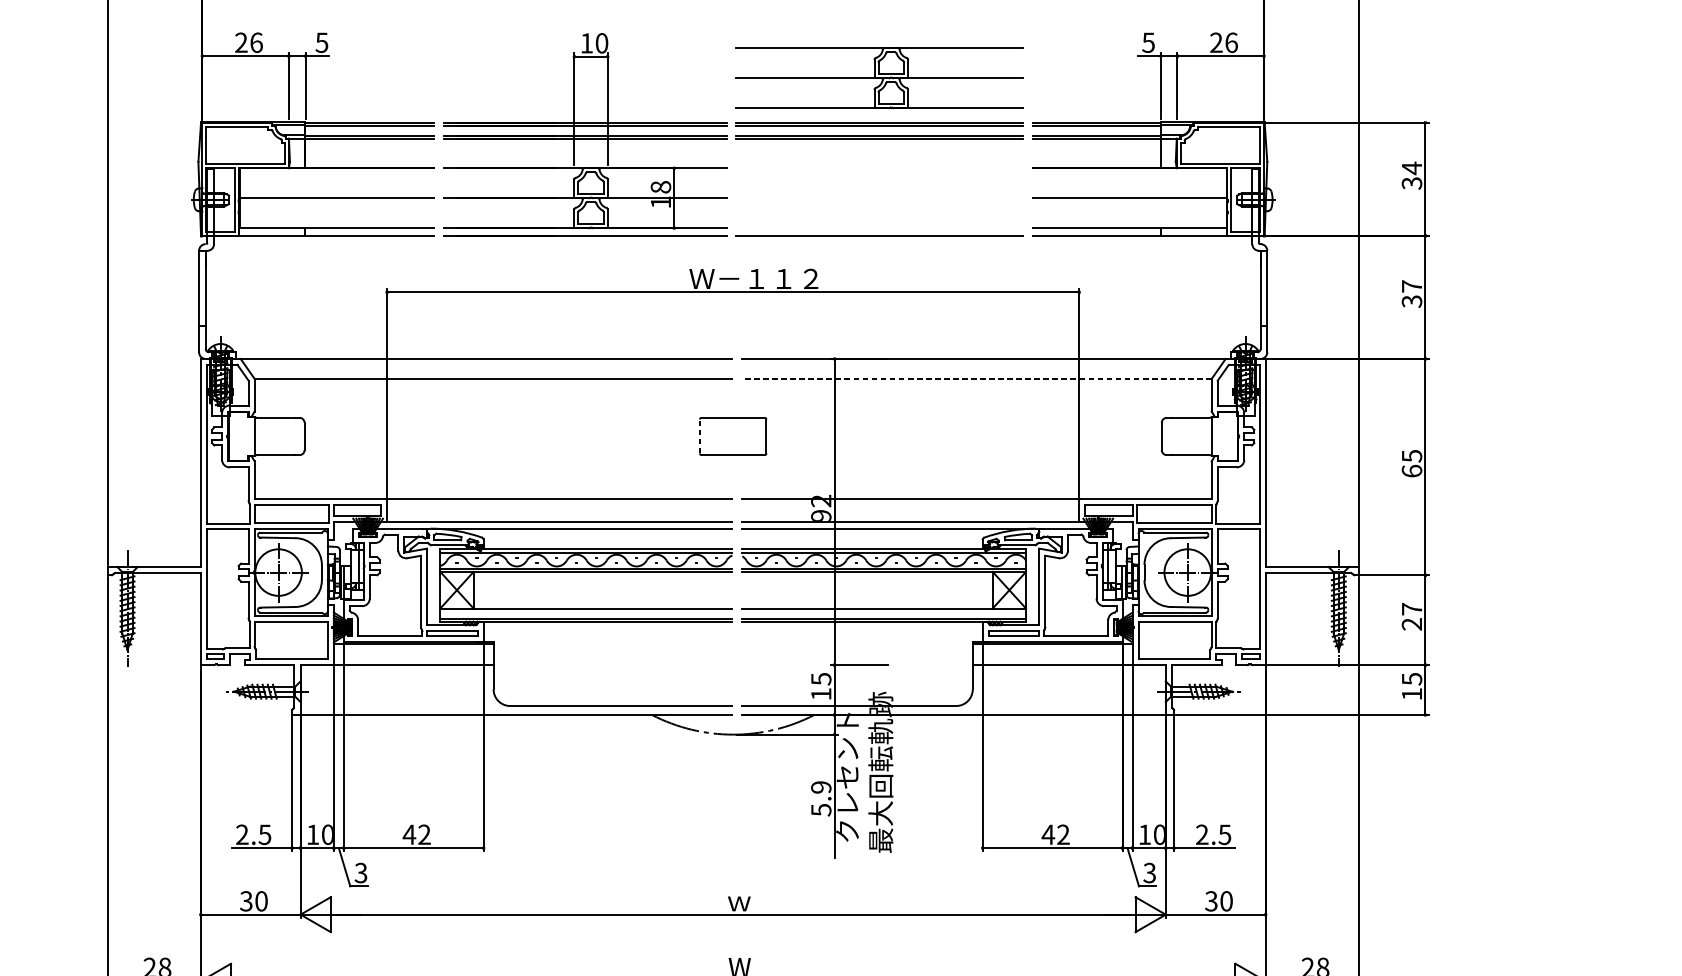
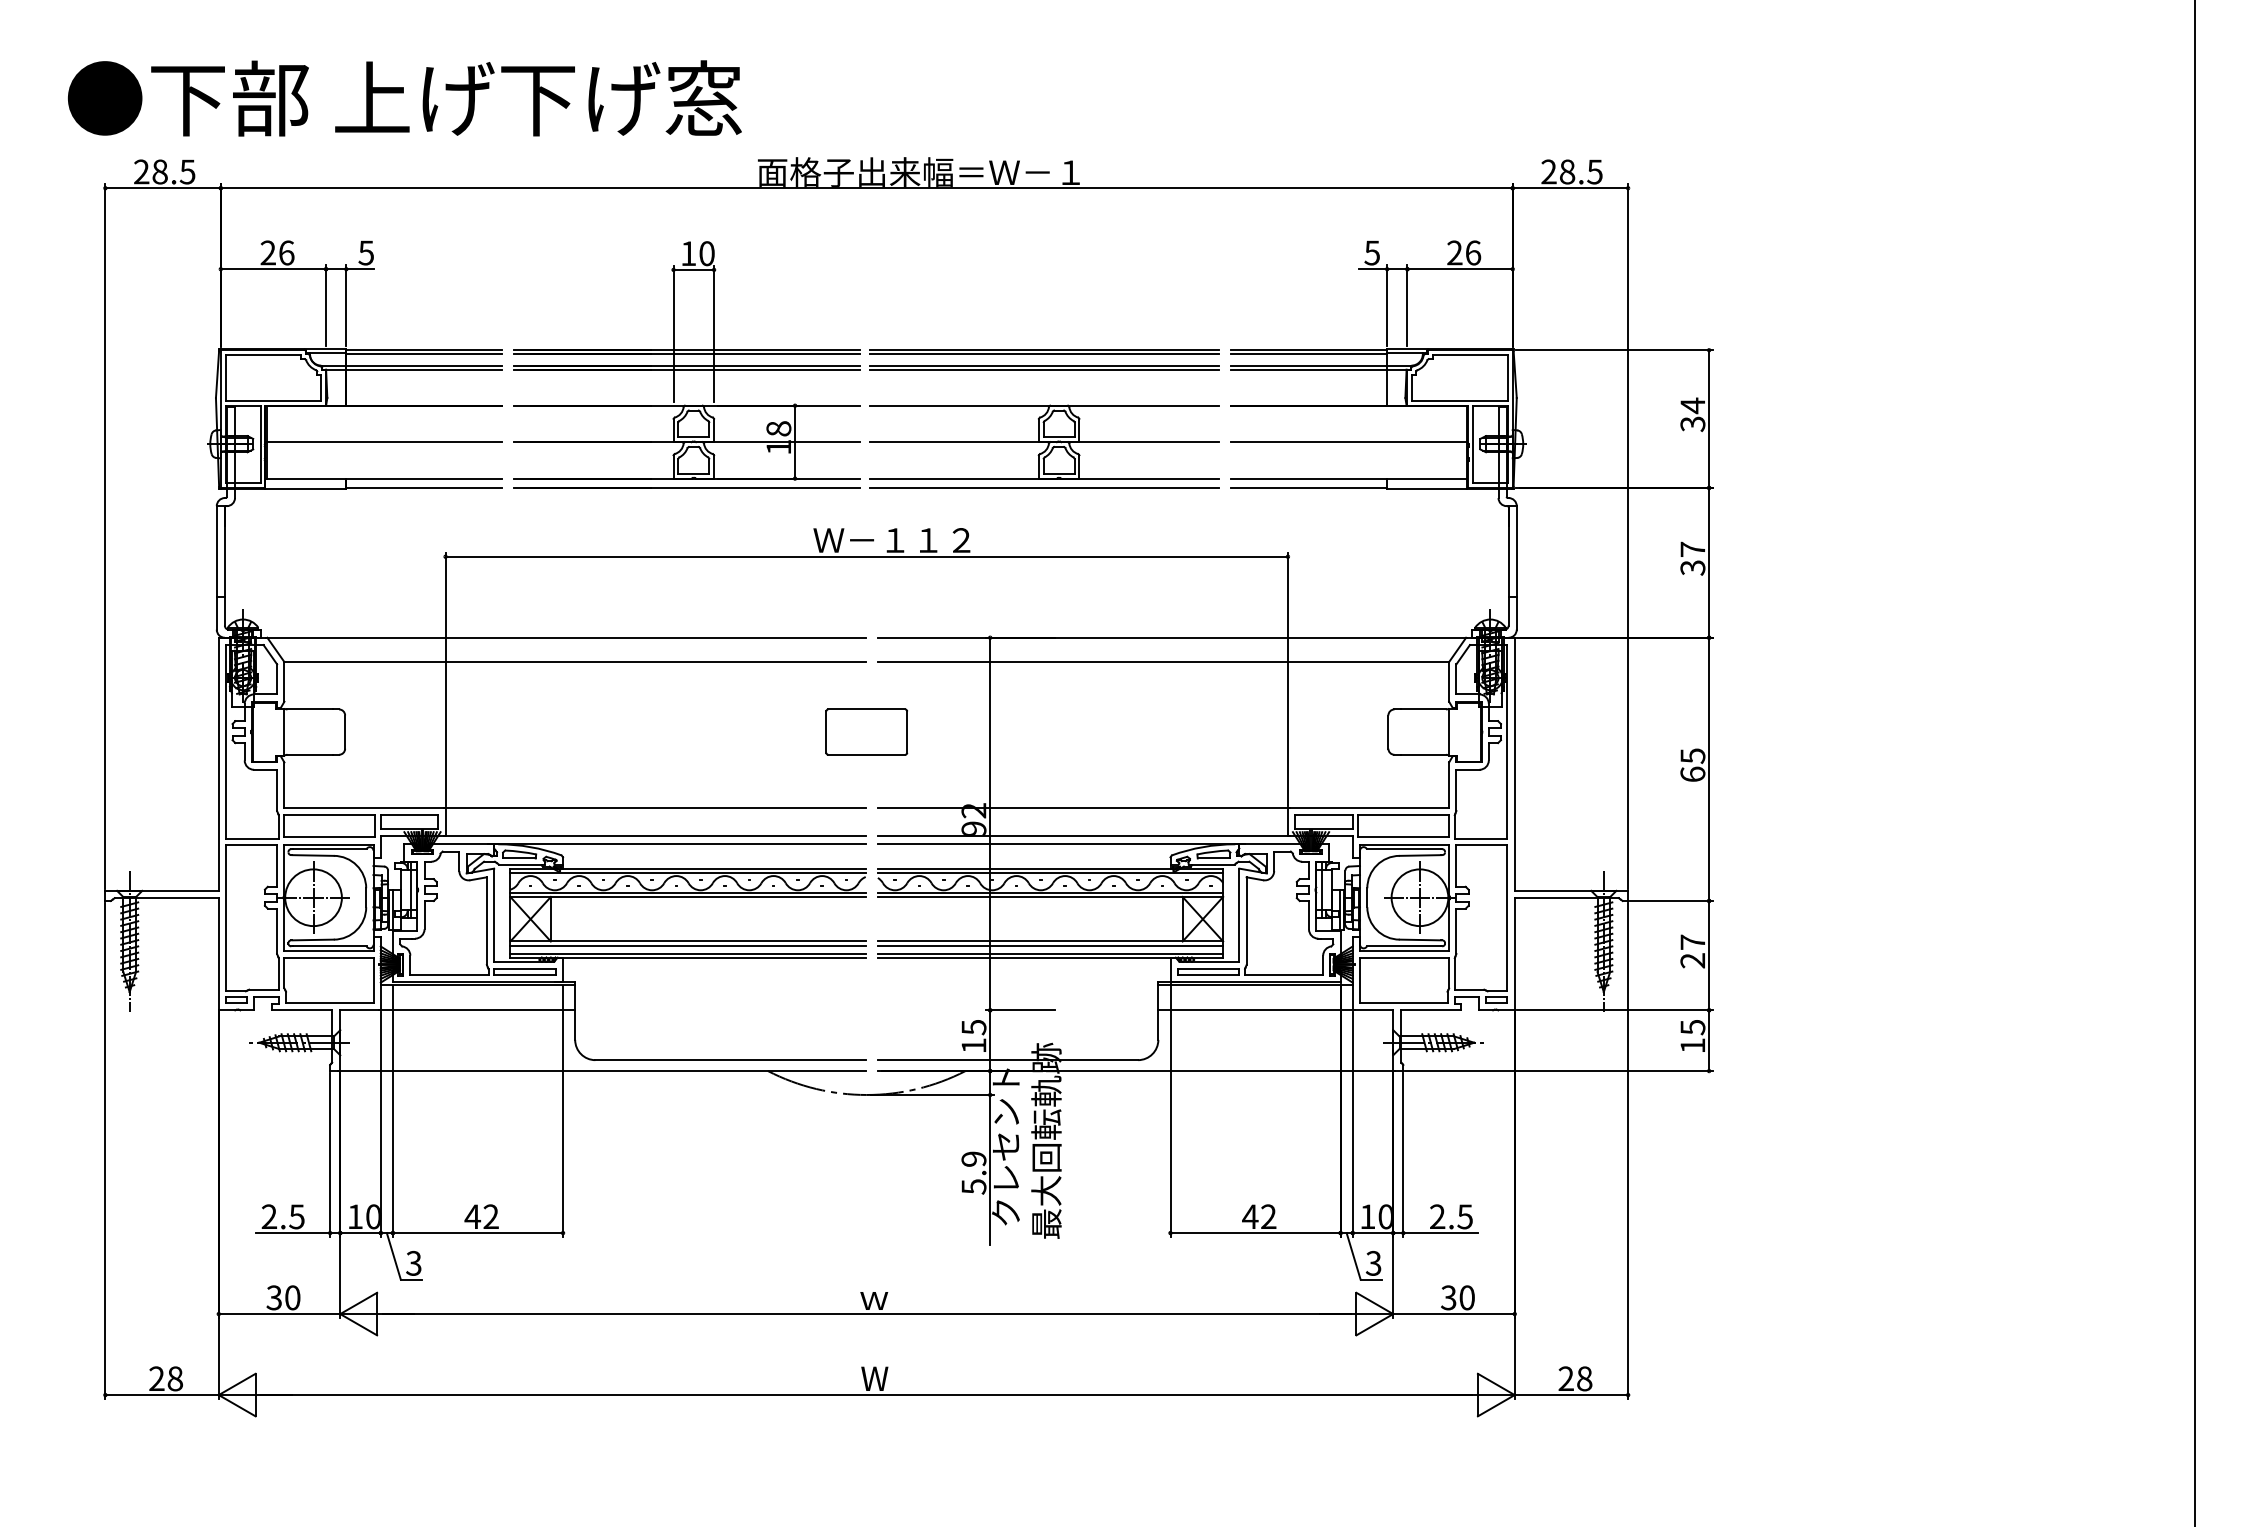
part: (879, 77) -> (1044, 441), moved
line: (977, 379) -> (1163, 662), dashed -> solid
line: (700, 436) -> (826, 732), dashed -> solid
line: (585, 611) -> (687, 945), added
line: (884, 611) -> (1050, 945), added

